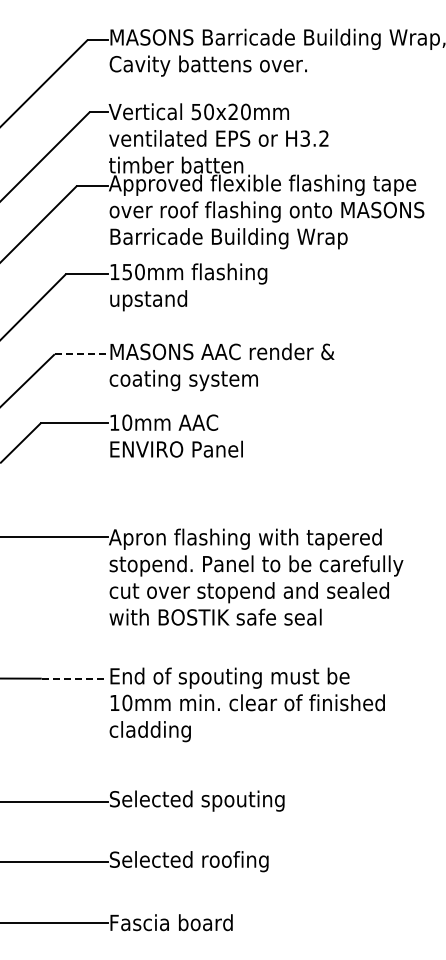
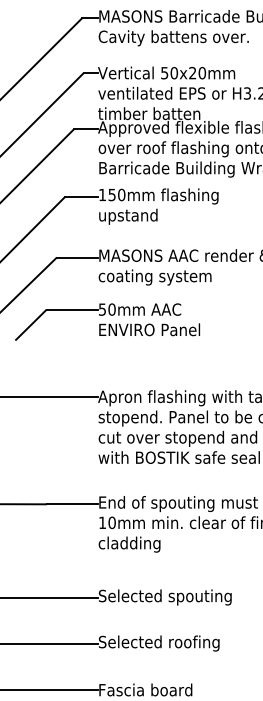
line: (81, 354) -> (77, 257), dashed -> solid
text: (114, 422) -> (102, 309), 10mm -> 50mm
line: (75, 678) -> (72, 504), dashed -> solid

